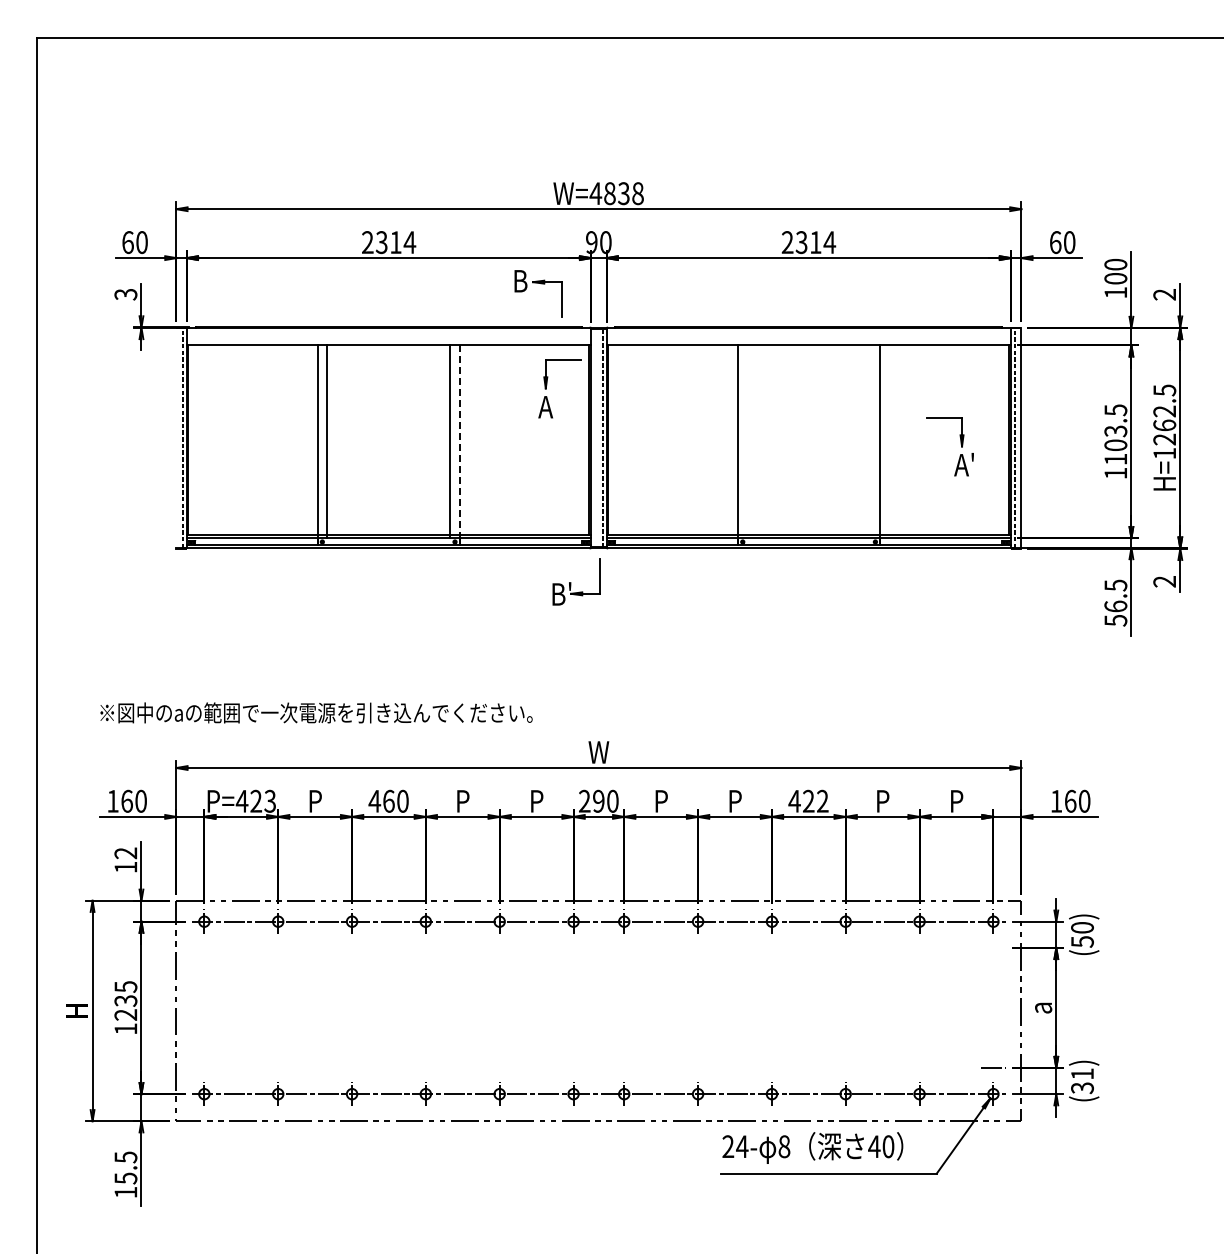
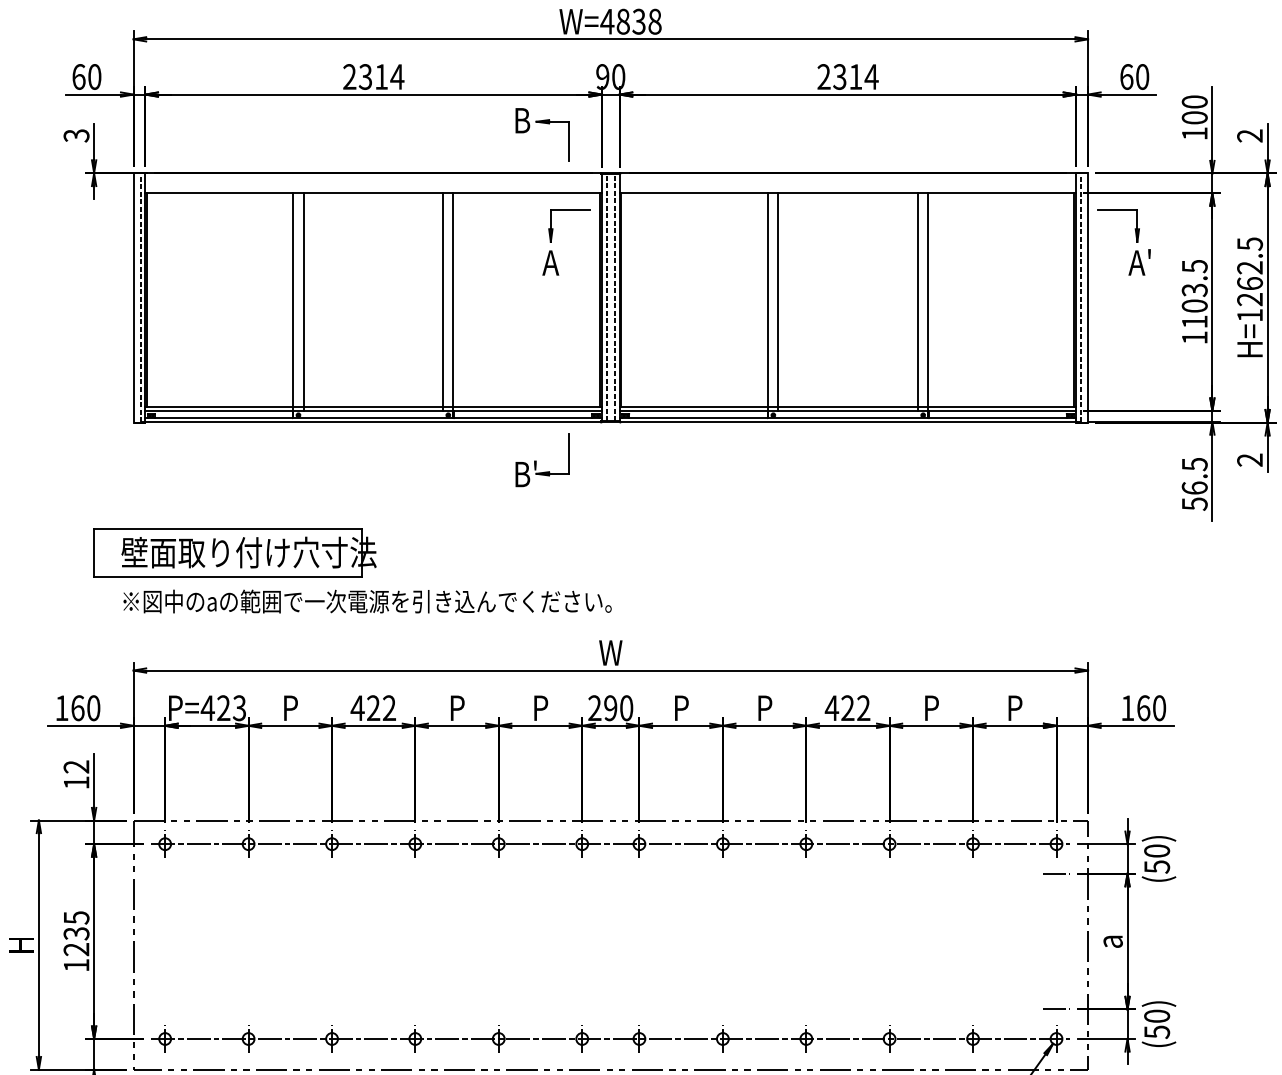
line: (176, 437) -> (133, 297), added
line: (595, 437) -> (606, 297), added
line: (747, 441) -> (778, 301), added
line: (870, 441) -> (917, 301), added
line: (459, 442) -> (453, 302), dashed -> solid
part: (960, 444) -> (1135, 239), moved
part: (576, 581) -> (542, 459), moved
part: (265, 663) -> (234, 552), added
text: (316, 712) -> (367, 601), moved
text: (395, 800) -> (381, 707), 460 -> 422
line: (993, 947) -> (1056, 873), added
text: (1082, 1080) -> (1157, 1023), (31) -> (50)

